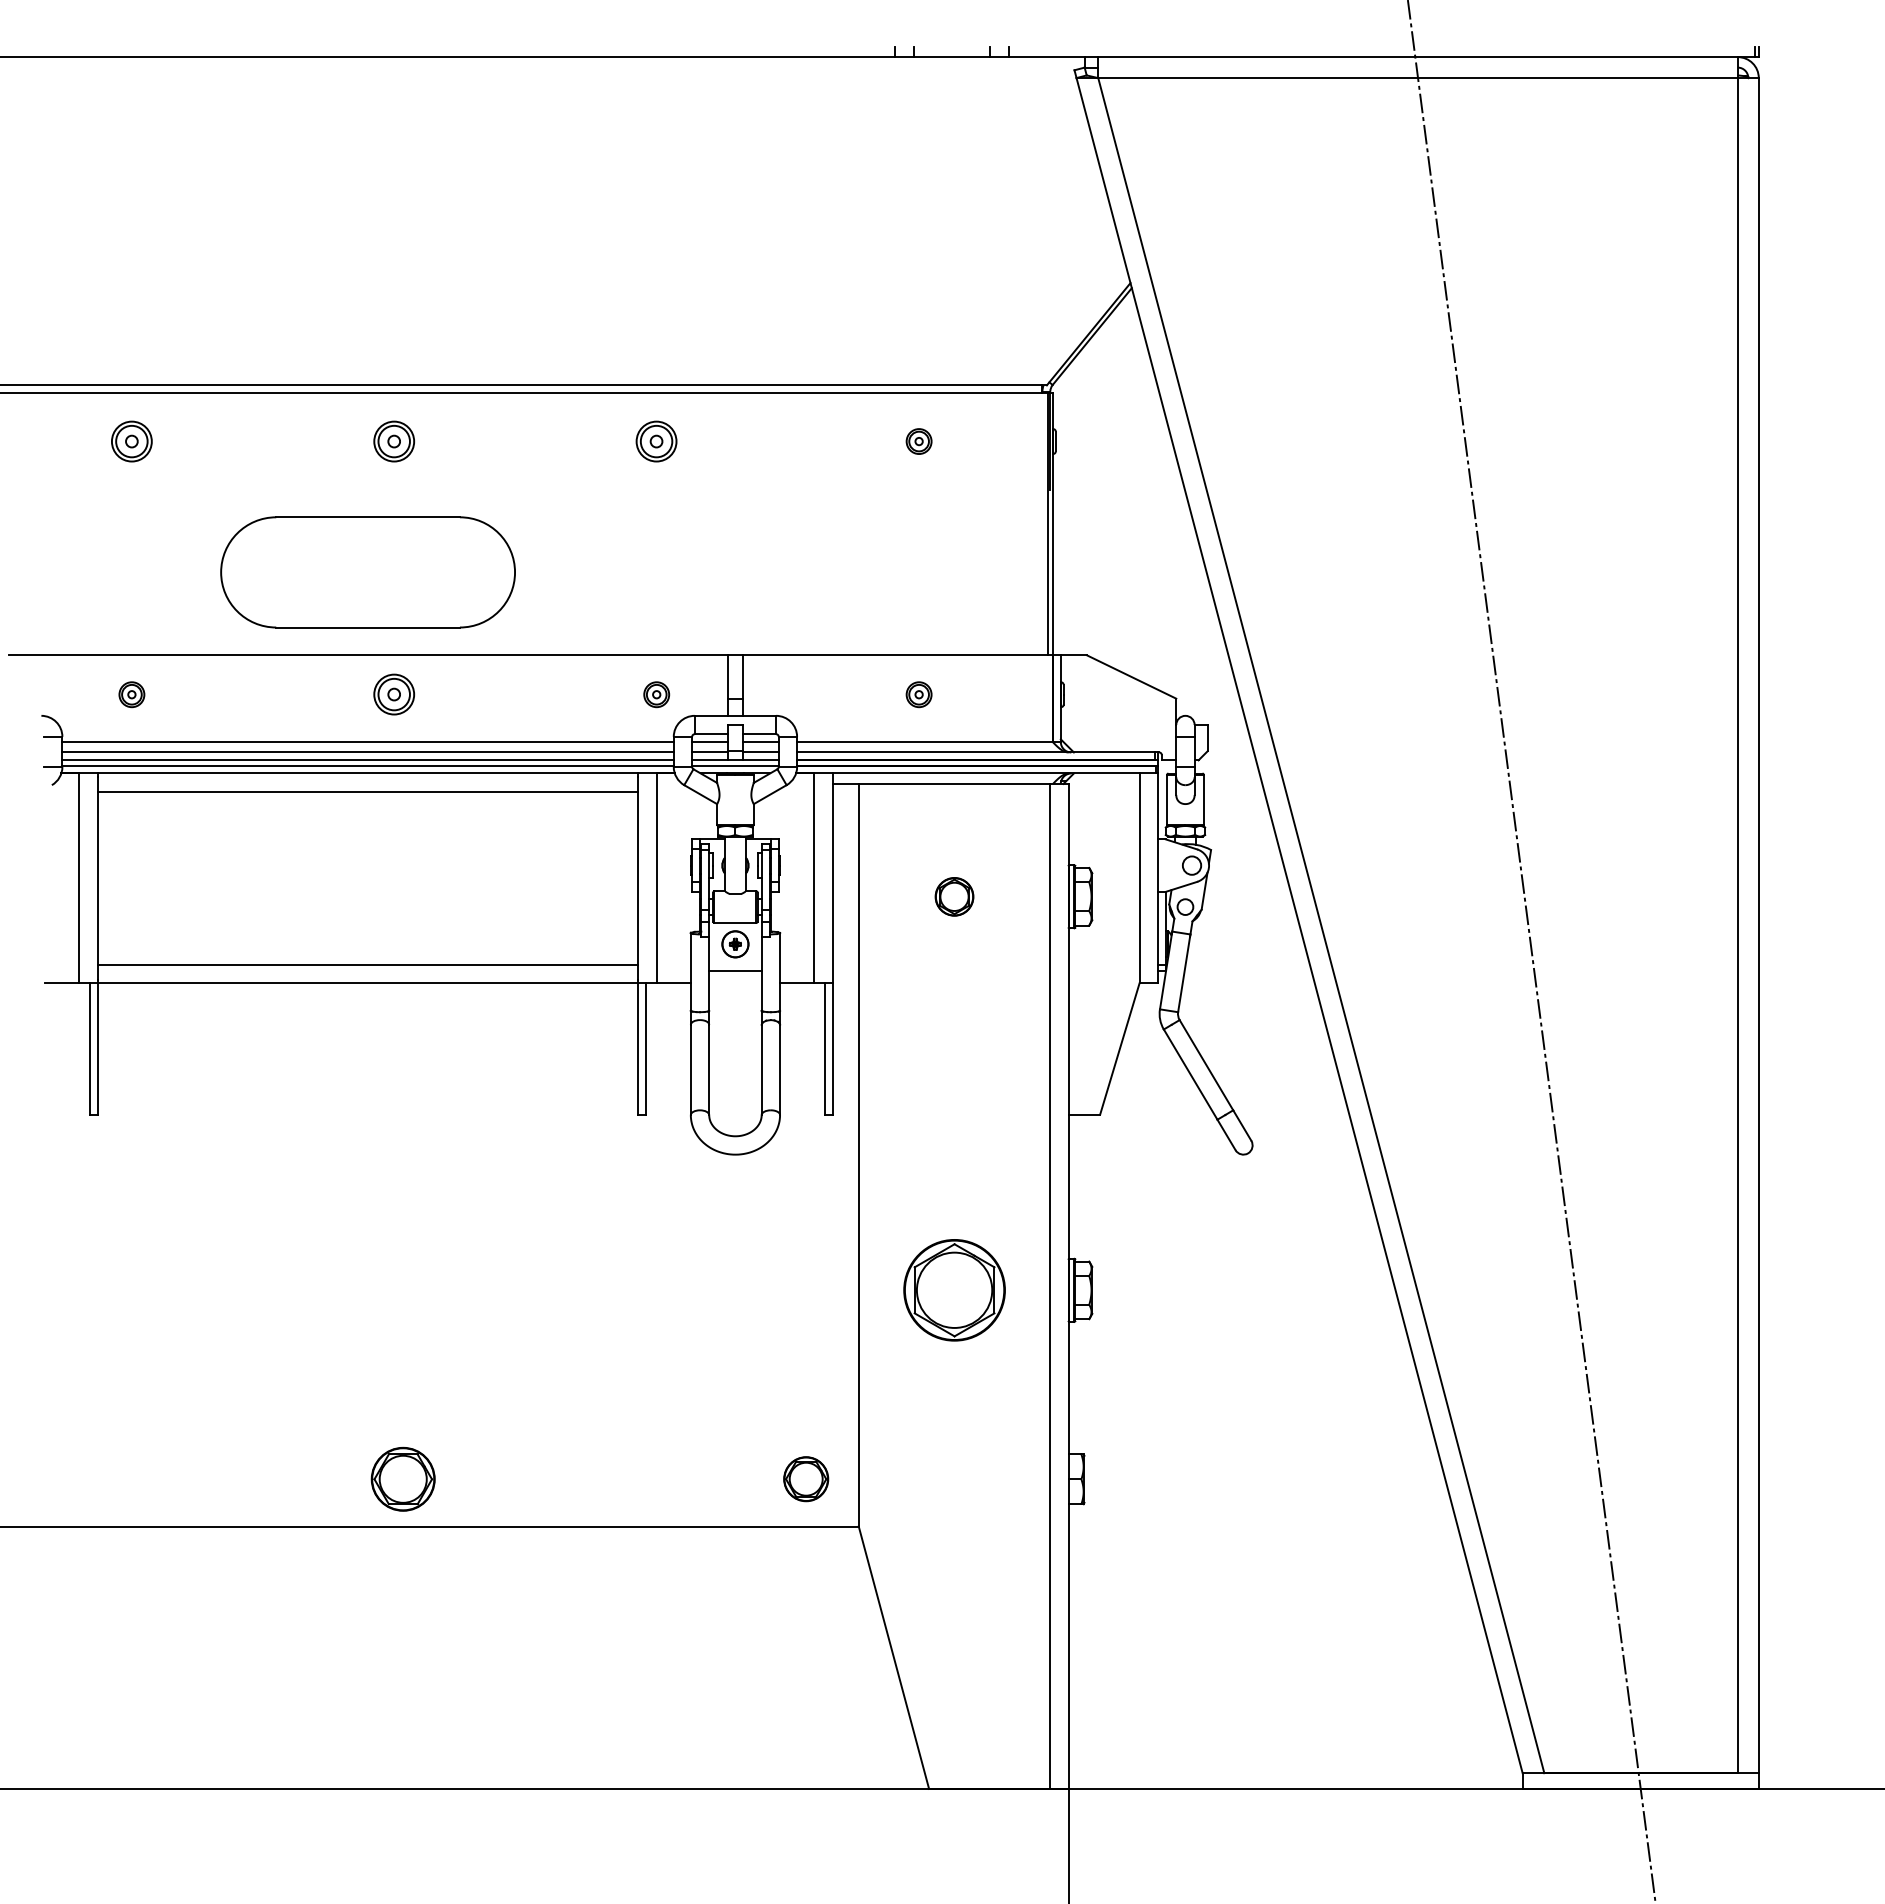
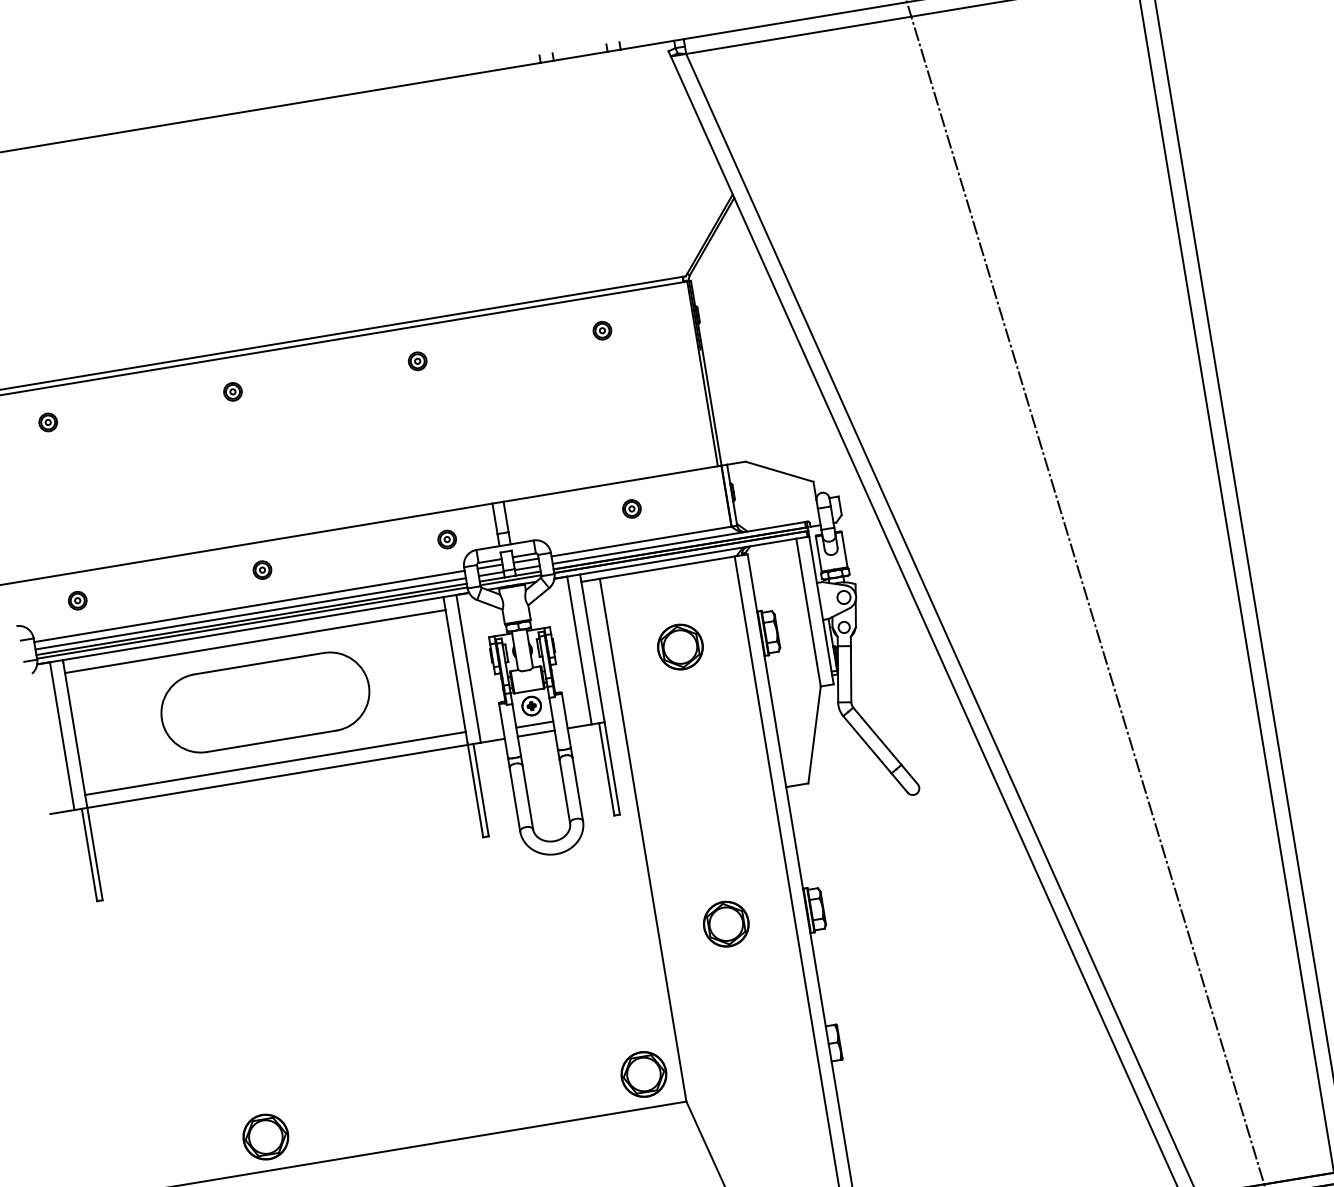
part: (131, 441) -> (47, 422), size x0.62
part: (394, 441) -> (233, 391), size x0.62
part: (656, 441) -> (417, 361), size x0.62
part: (367, 572) -> (265, 702), moved
part: (394, 694) -> (262, 569), size x0.62
part: (954, 896) -> (680, 646), size x1.67
line: (735, 983) -> (536, 733), added
part: (954, 1290) -> (726, 924), size x0.62
part: (402, 1478) -> (265, 1136), moved
part: (805, 1478) -> (643, 1074), size x1.43

